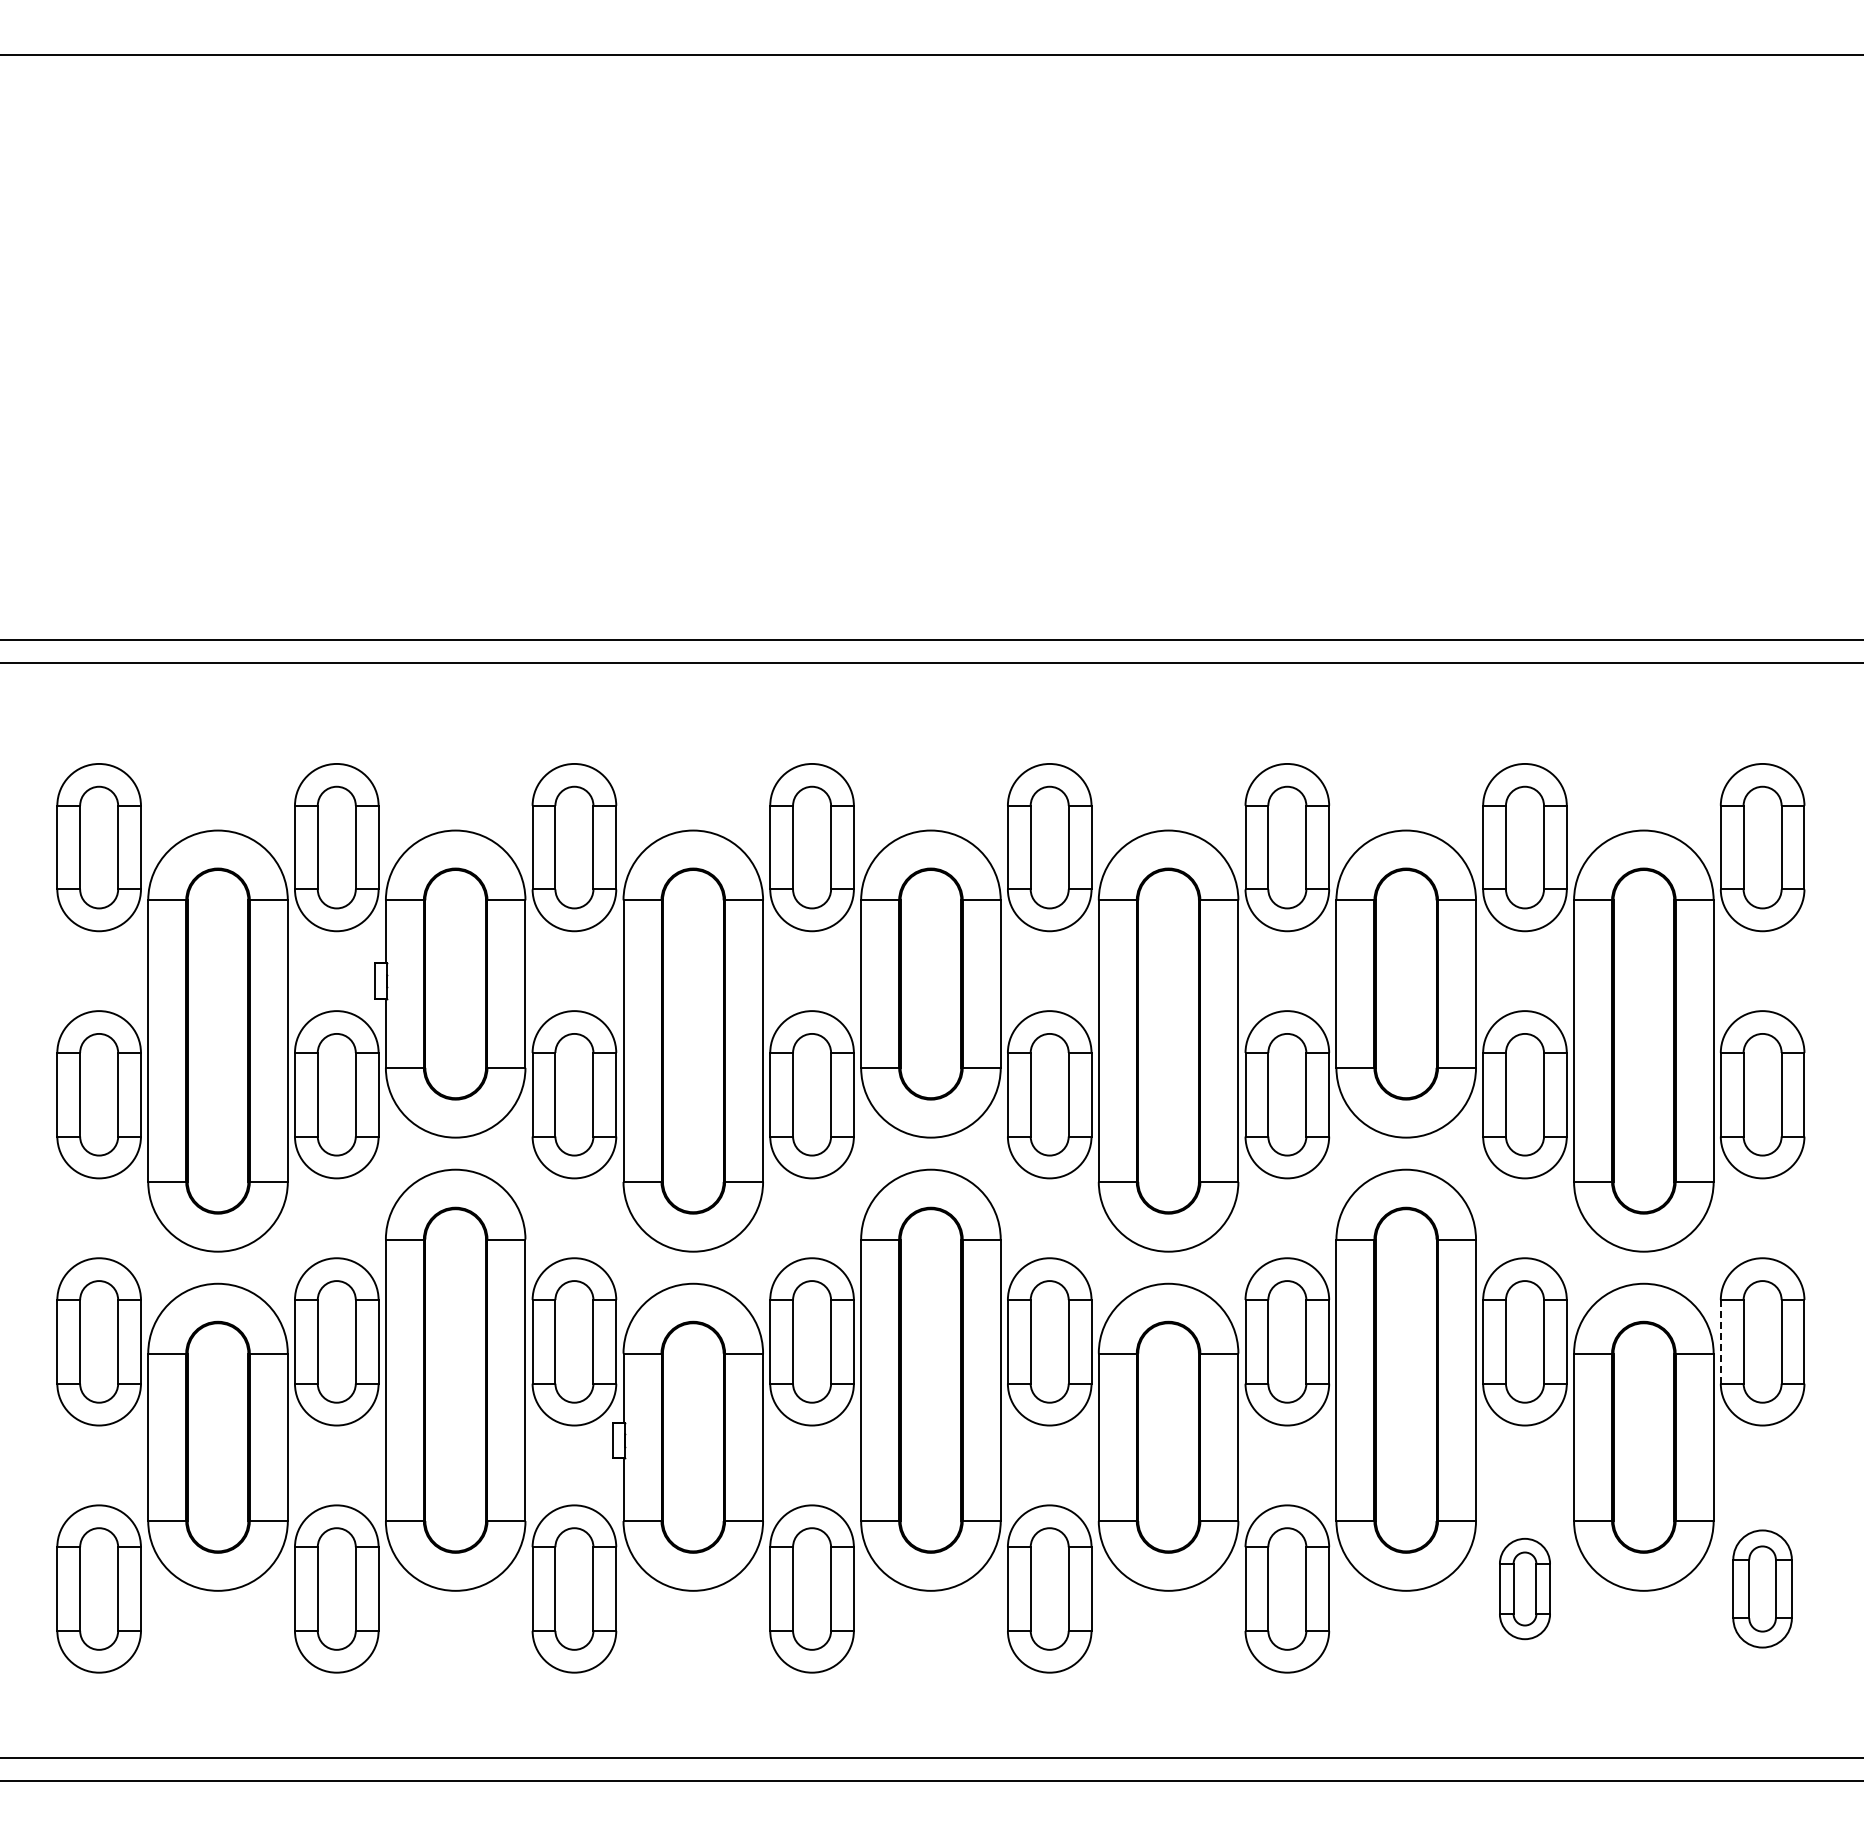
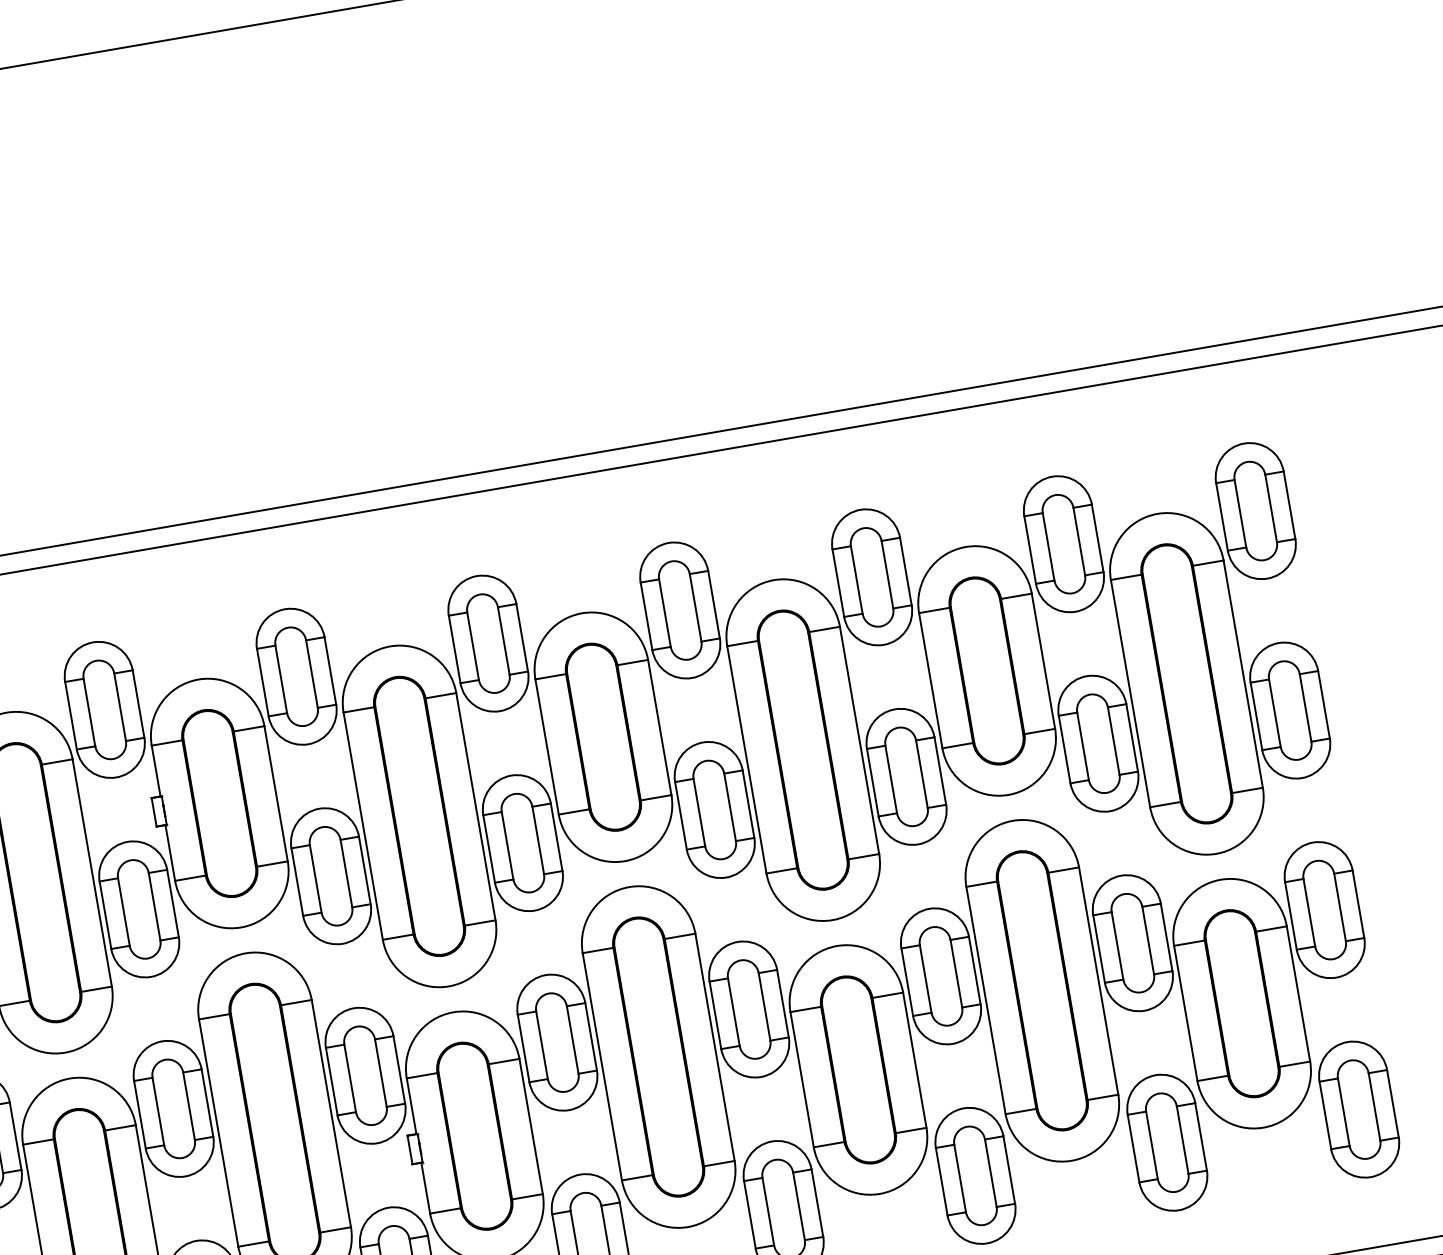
line: (1720, 1341) -> (1290, 915), dashed -> solid
part: (1524, 1588) -> (1166, 1142), size x1.67
part: (1762, 1588) -> (1358, 1109), size x1.43

